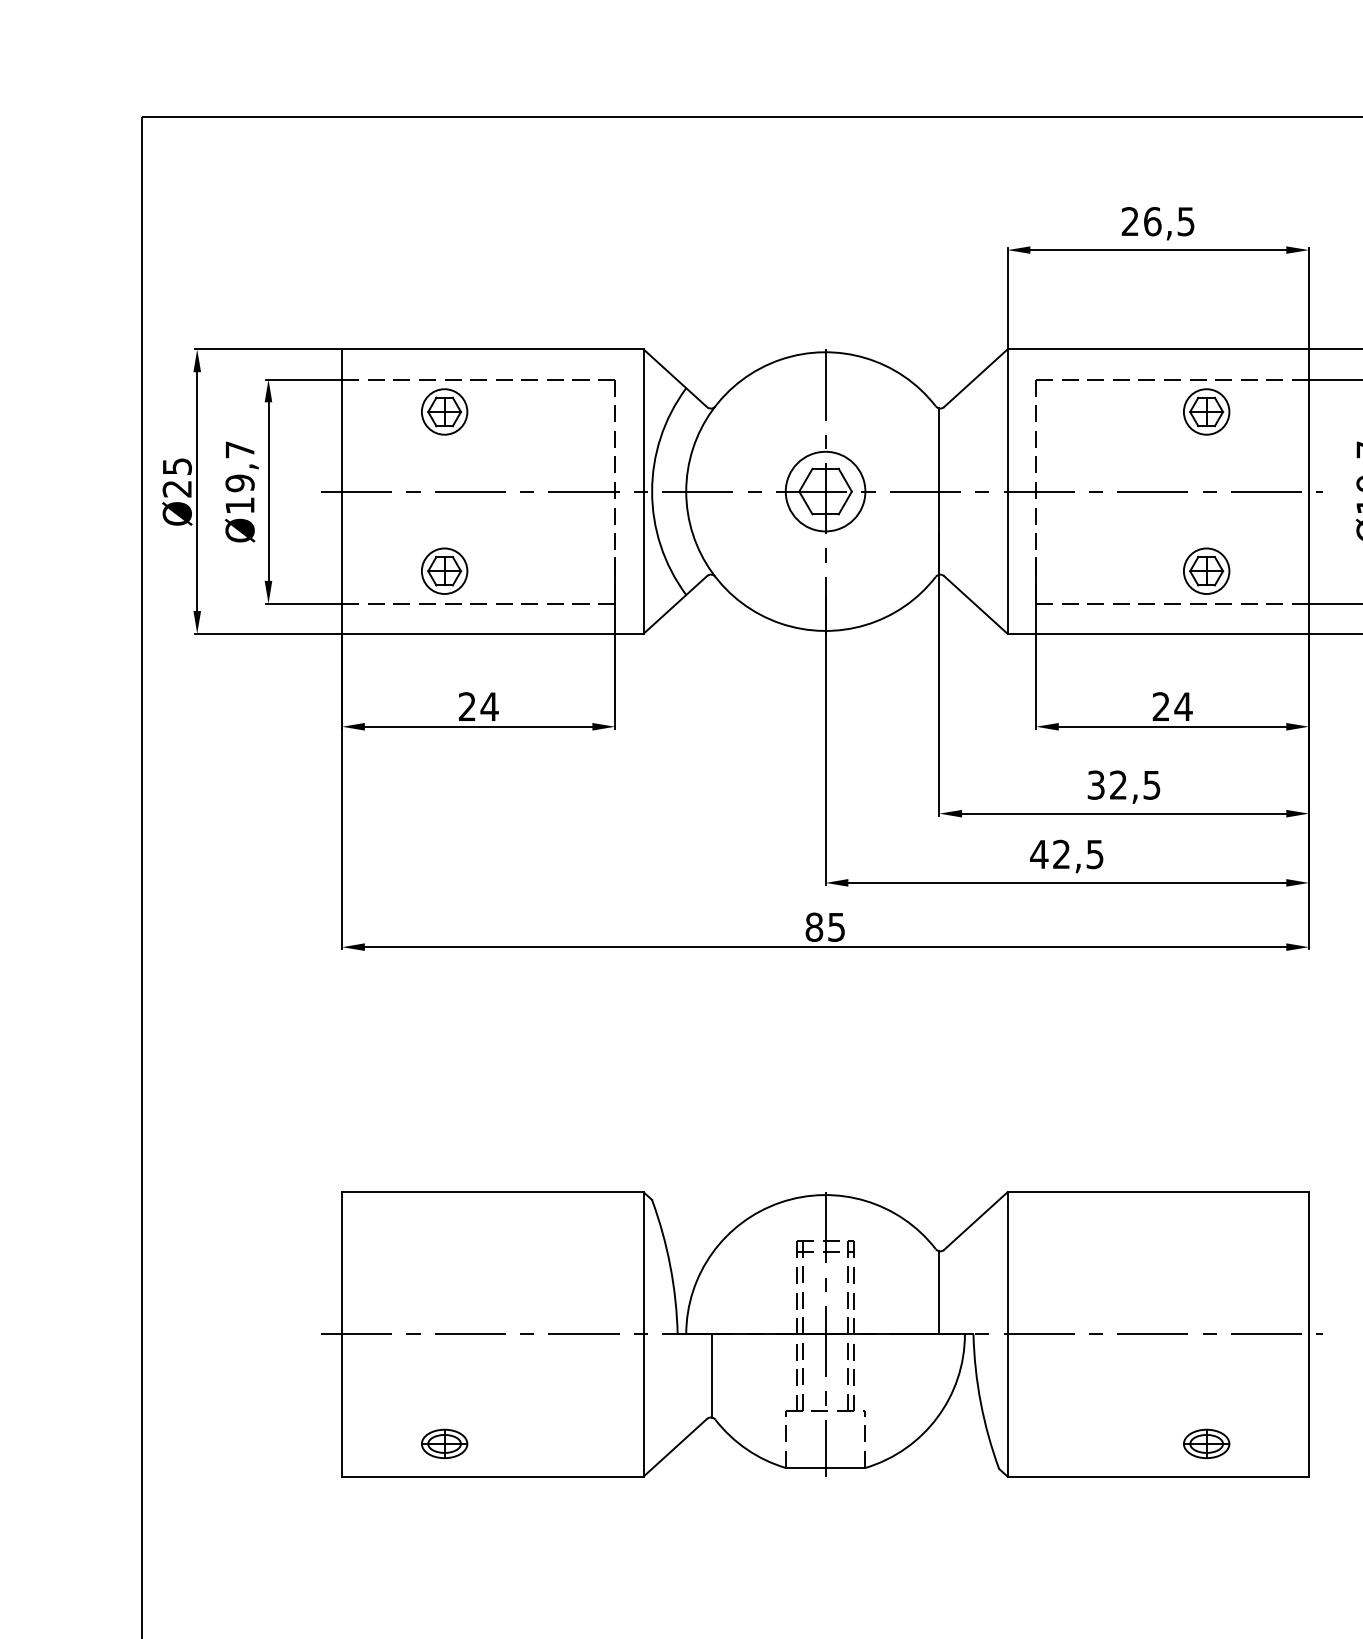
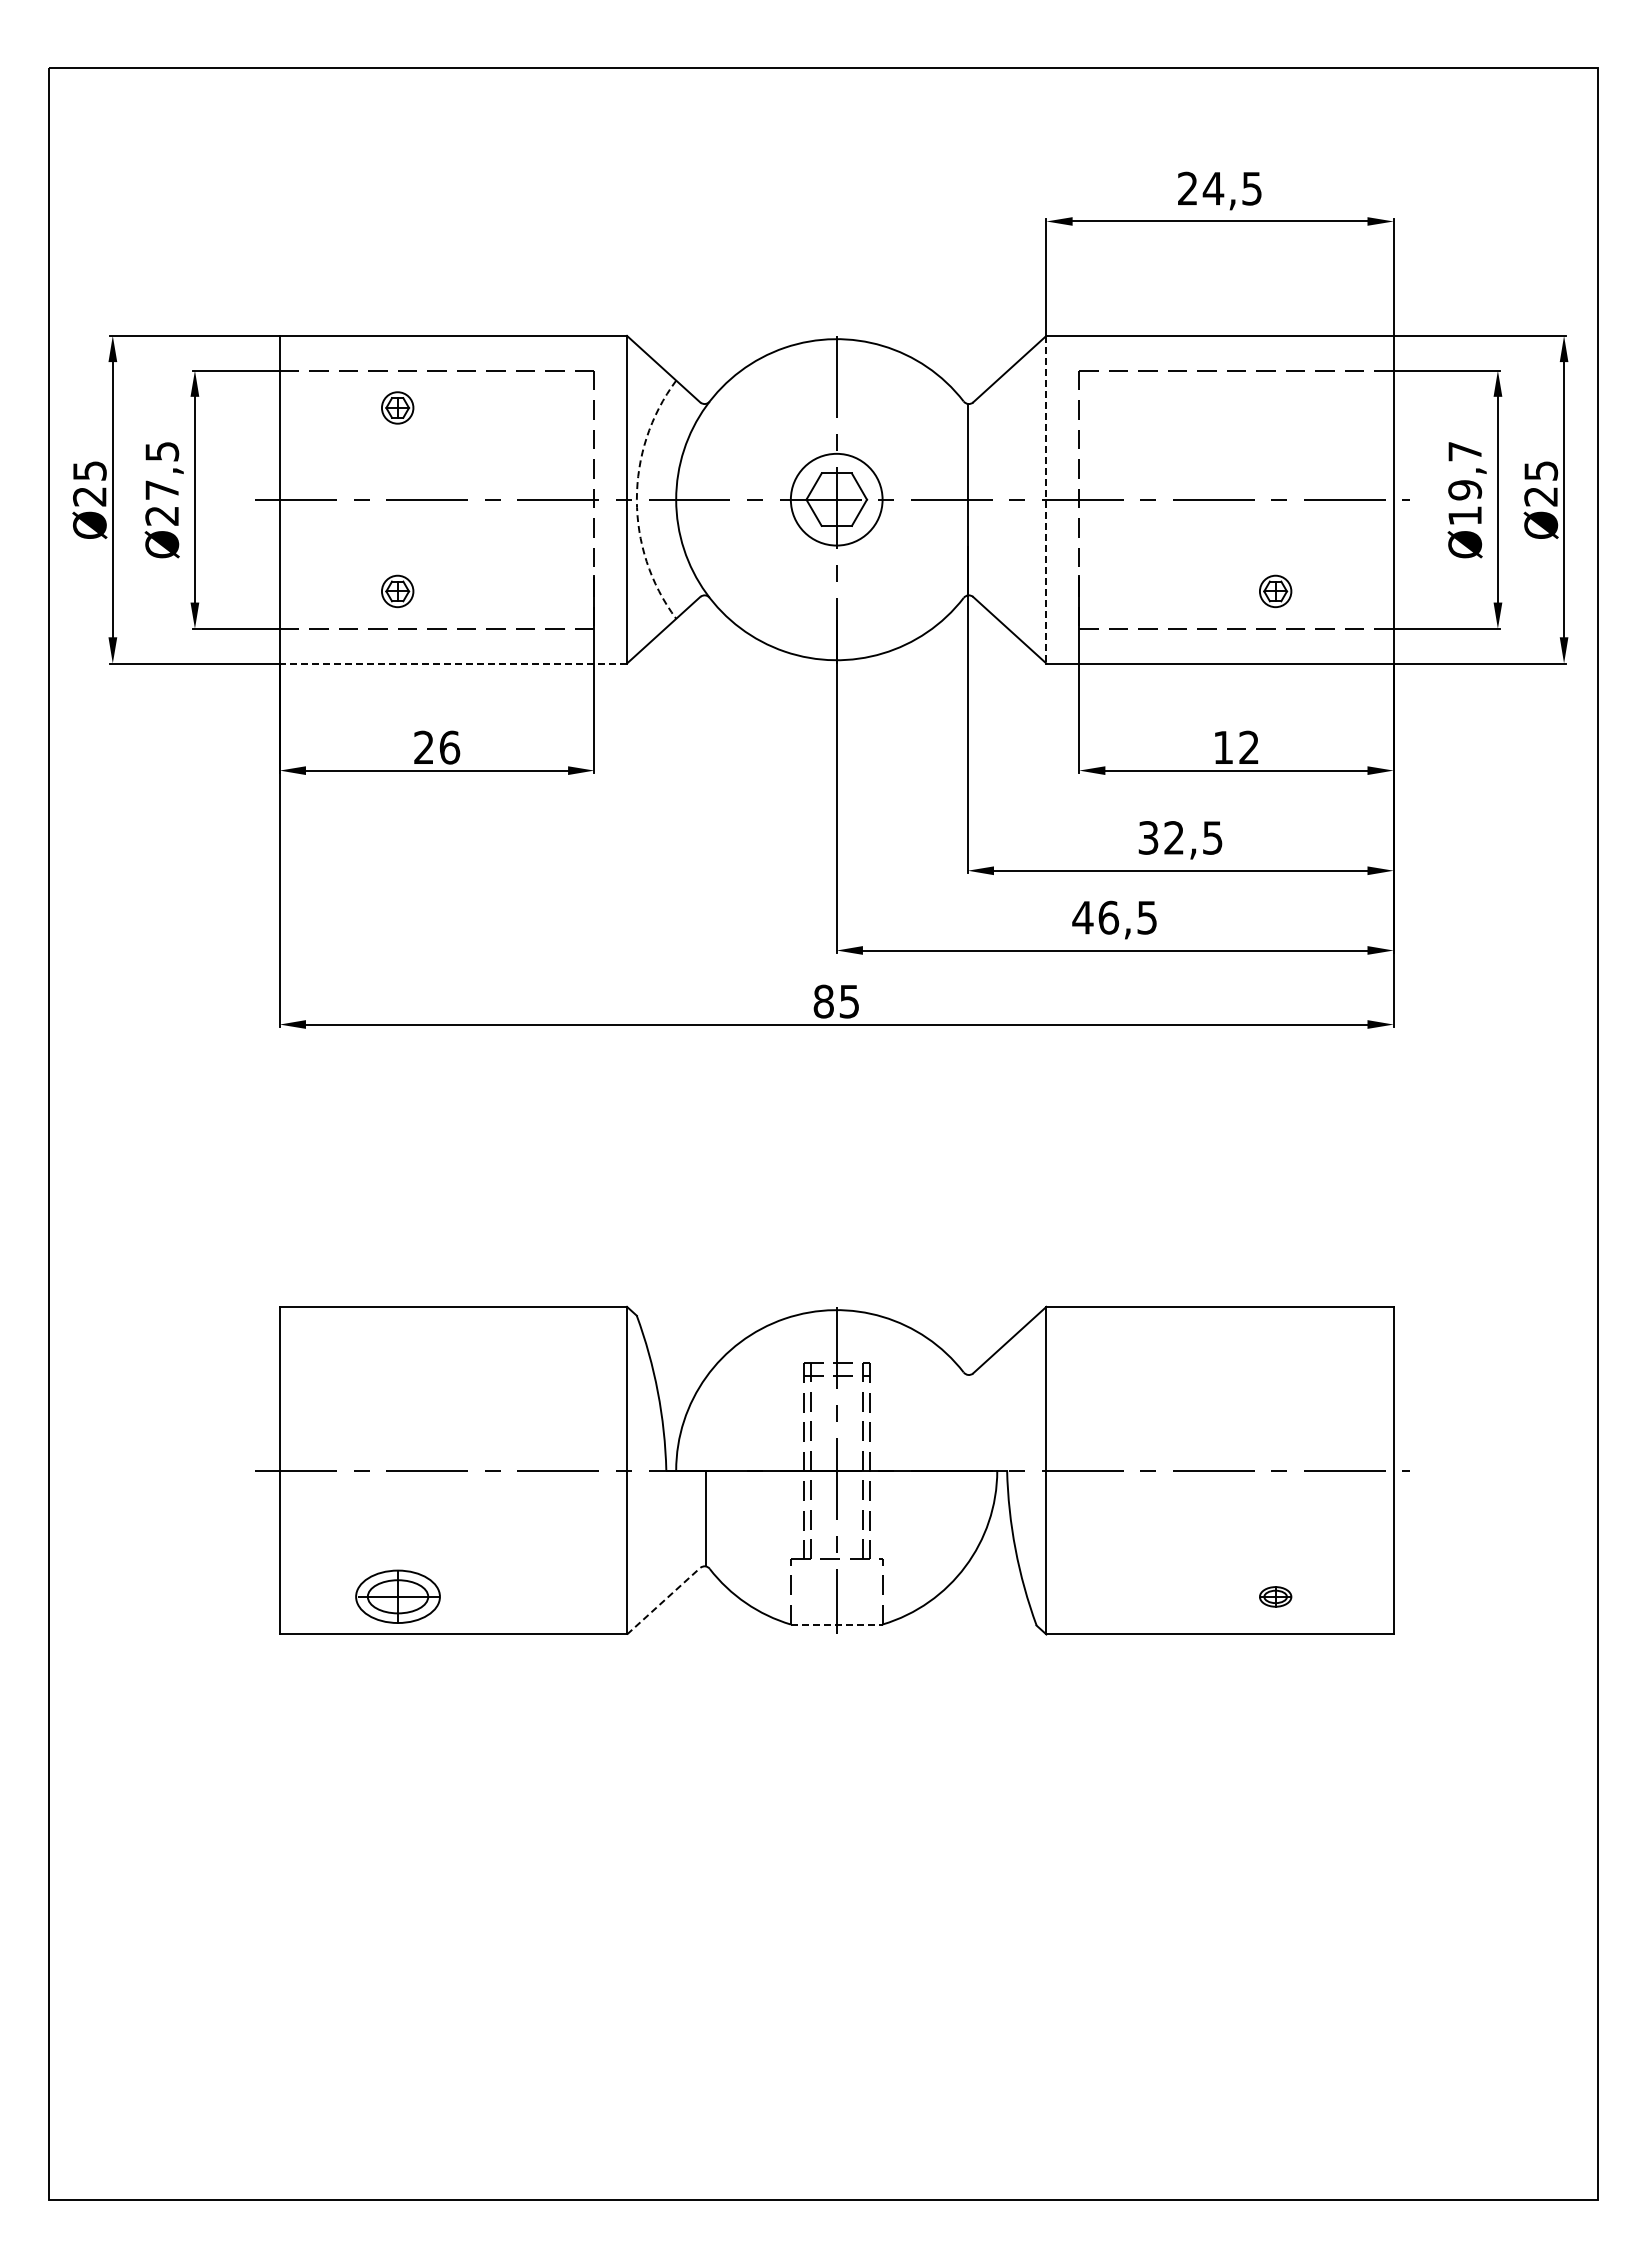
text: (1152, 221) -> (1213, 188), 26,5 -> 24,5
part: (444, 411) -> (397, 407), size x0.6
part: (1206, 411) -> (1275, 407), removed
text: (240, 477) -> (162, 483), Ø19,7 -> Ø27,5
arc: (651, 491) -> (636, 499), solid -> dashed
line: (1007, 491) -> (1046, 499), solid -> dashed
part: (444, 571) -> (397, 591), size x0.6
part: (1206, 571) -> (1275, 591), size x0.6
line: (492, 633) -> (453, 663), solid -> dashed
text: (1172, 705) -> (1236, 746), 24 -> 12
text: (489, 706) -> (449, 747), 24 -> 26
text: (1061, 854) -> (1108, 917), 42,5 -> 46,5
line: (939, 1292) -> (967, 1422), removed
part: (444, 1443) -> (397, 1596), size x1.6
part: (1206, 1443) -> (1275, 1596), size x0.6
line: (675, 1447) -> (663, 1600), solid -> dashed
line: (825, 1467) -> (836, 1624), solid -> dashed

